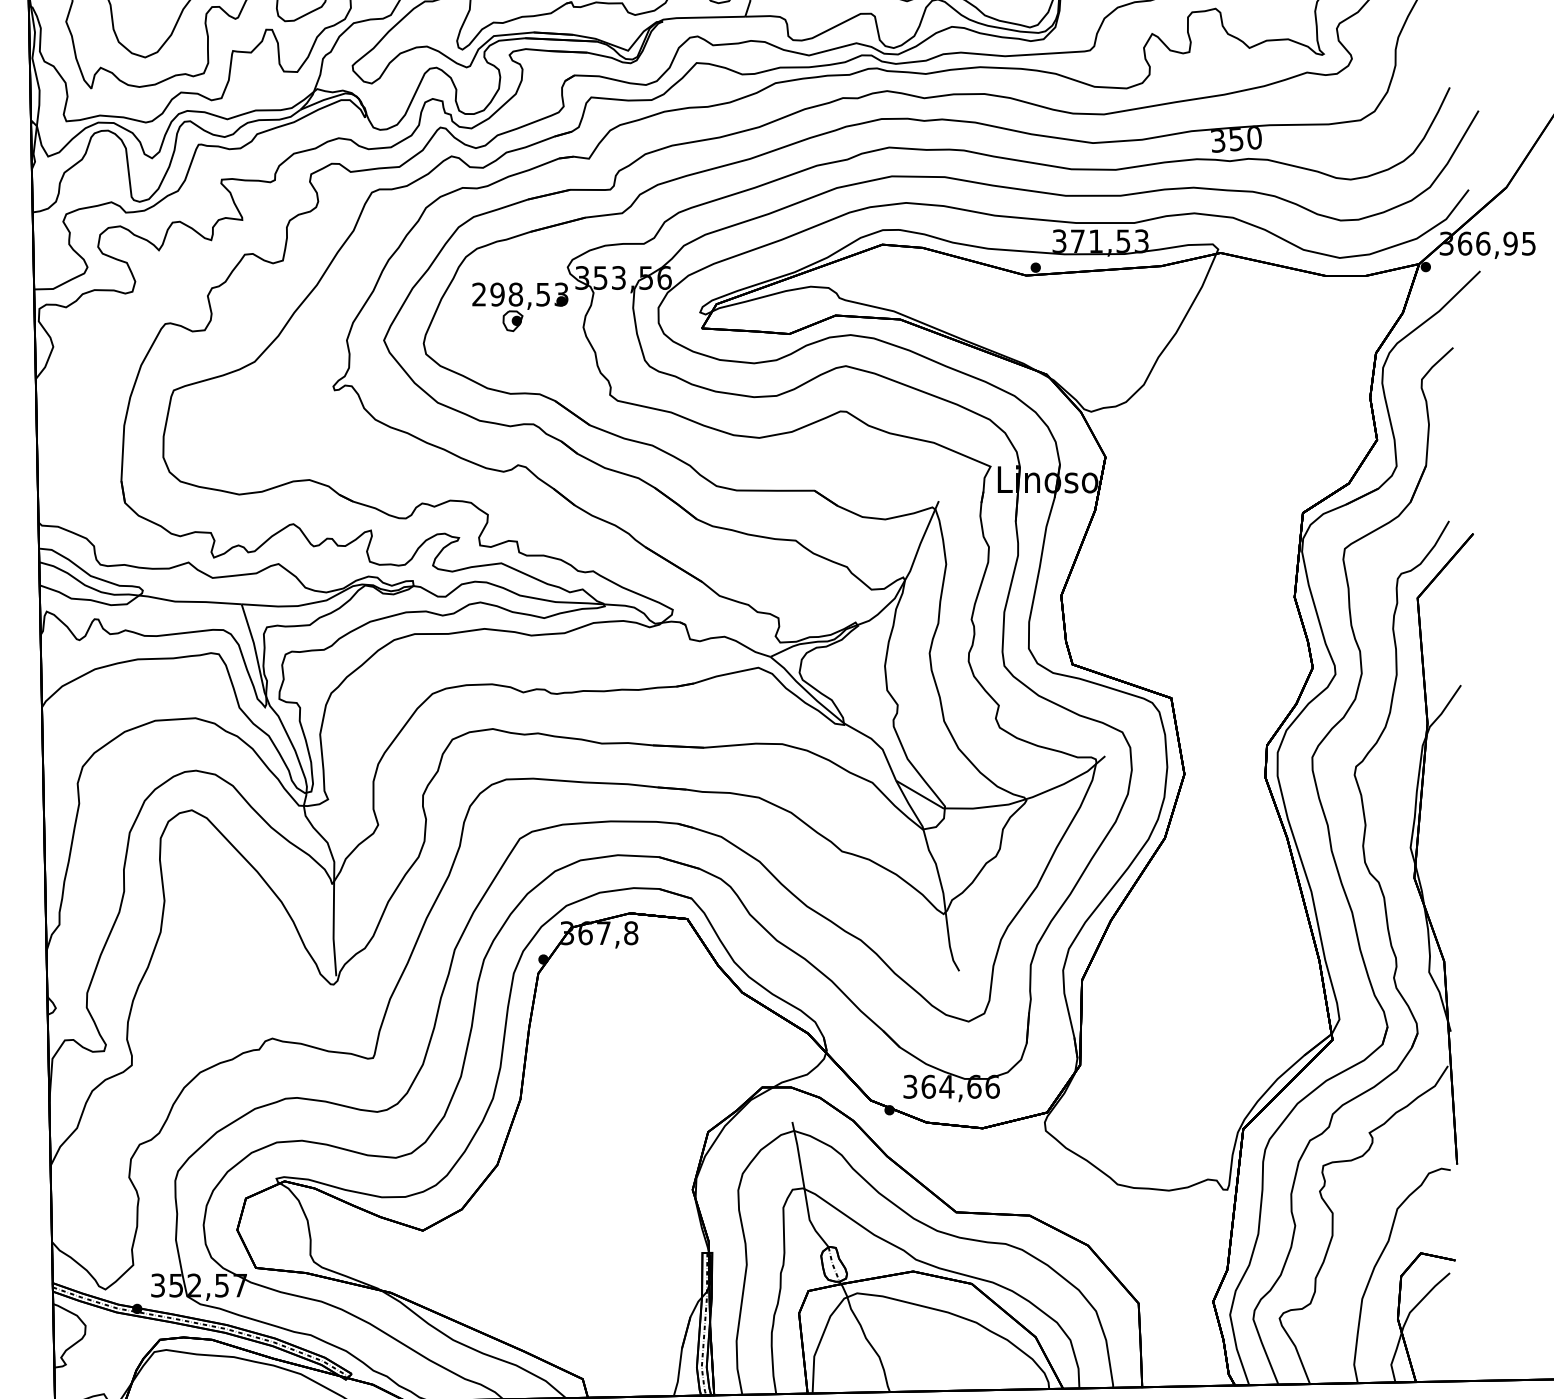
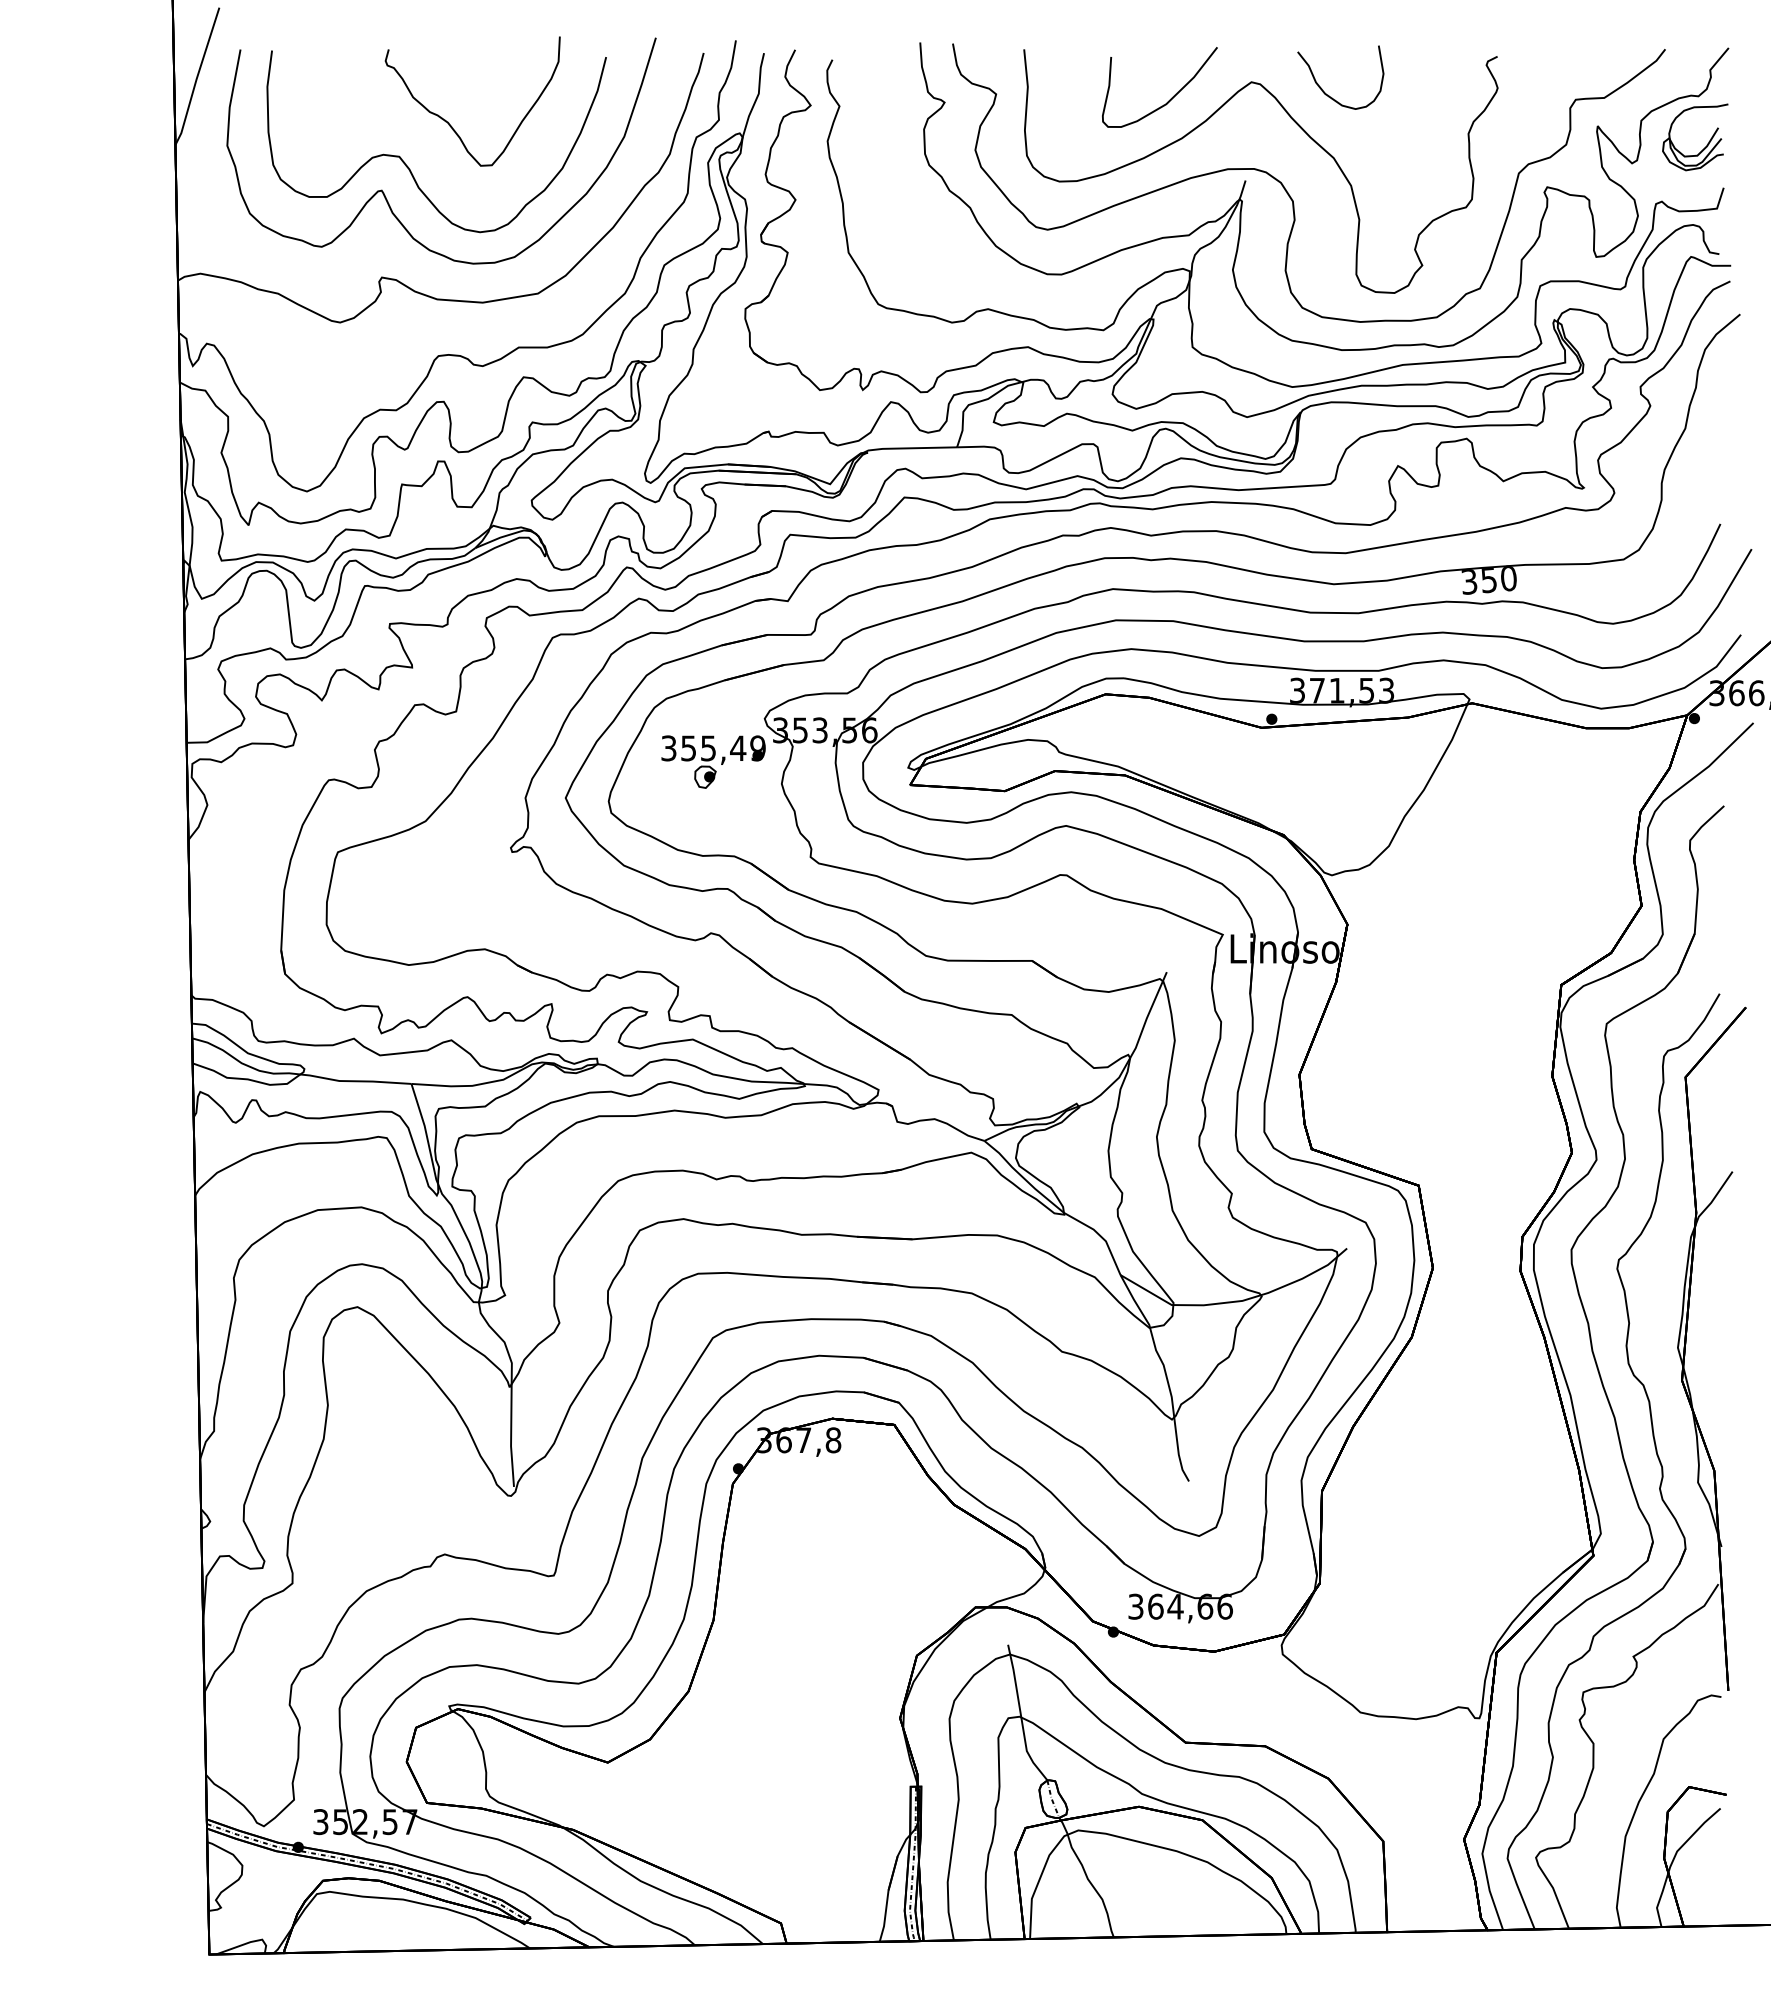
text: (520, 294) -> (713, 748), 298,53 -> 355,49

